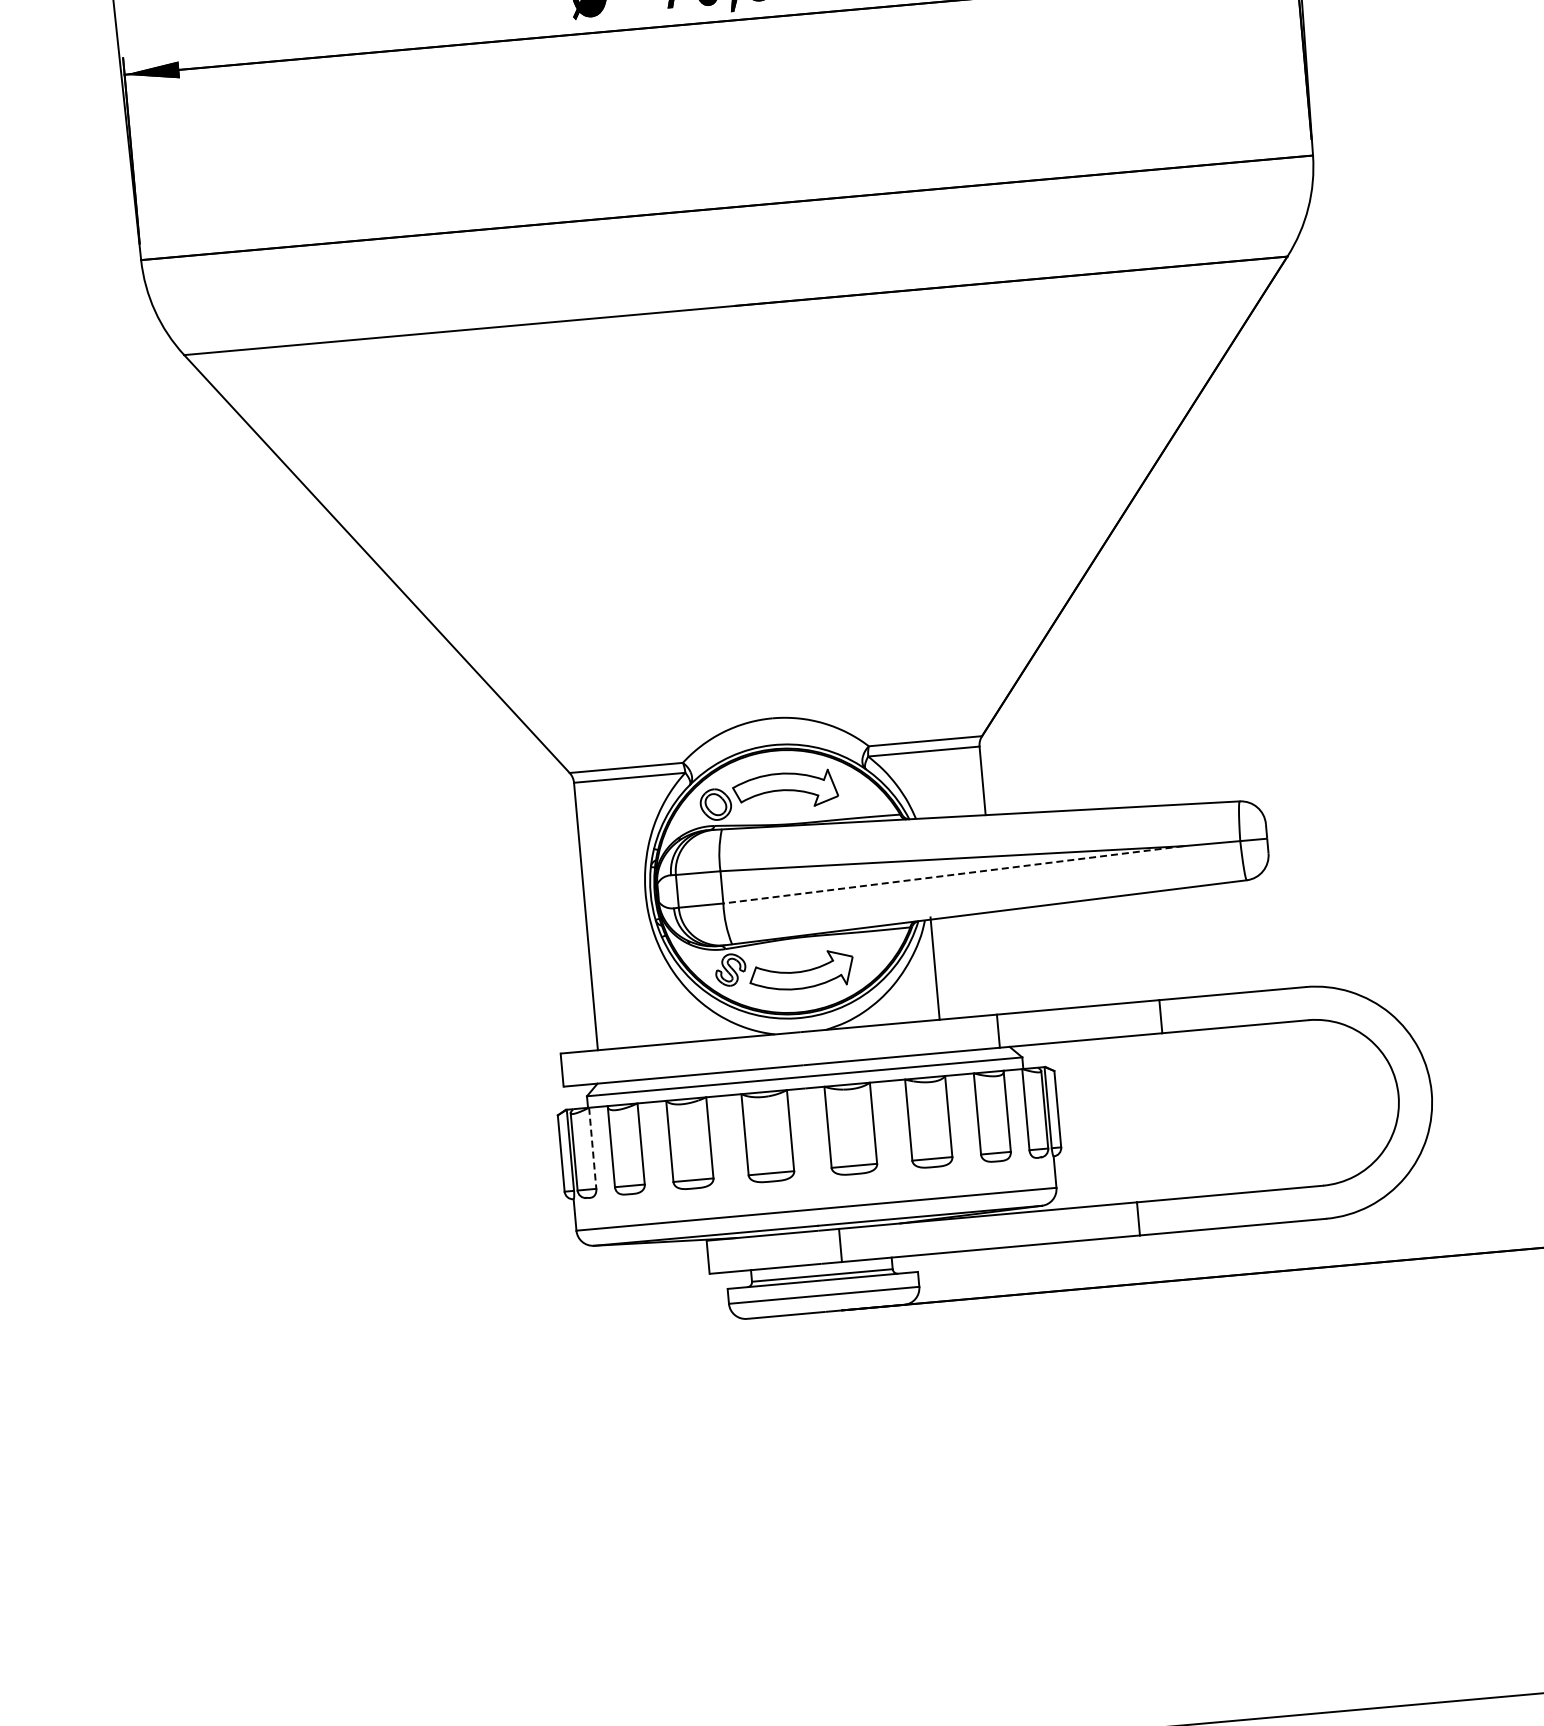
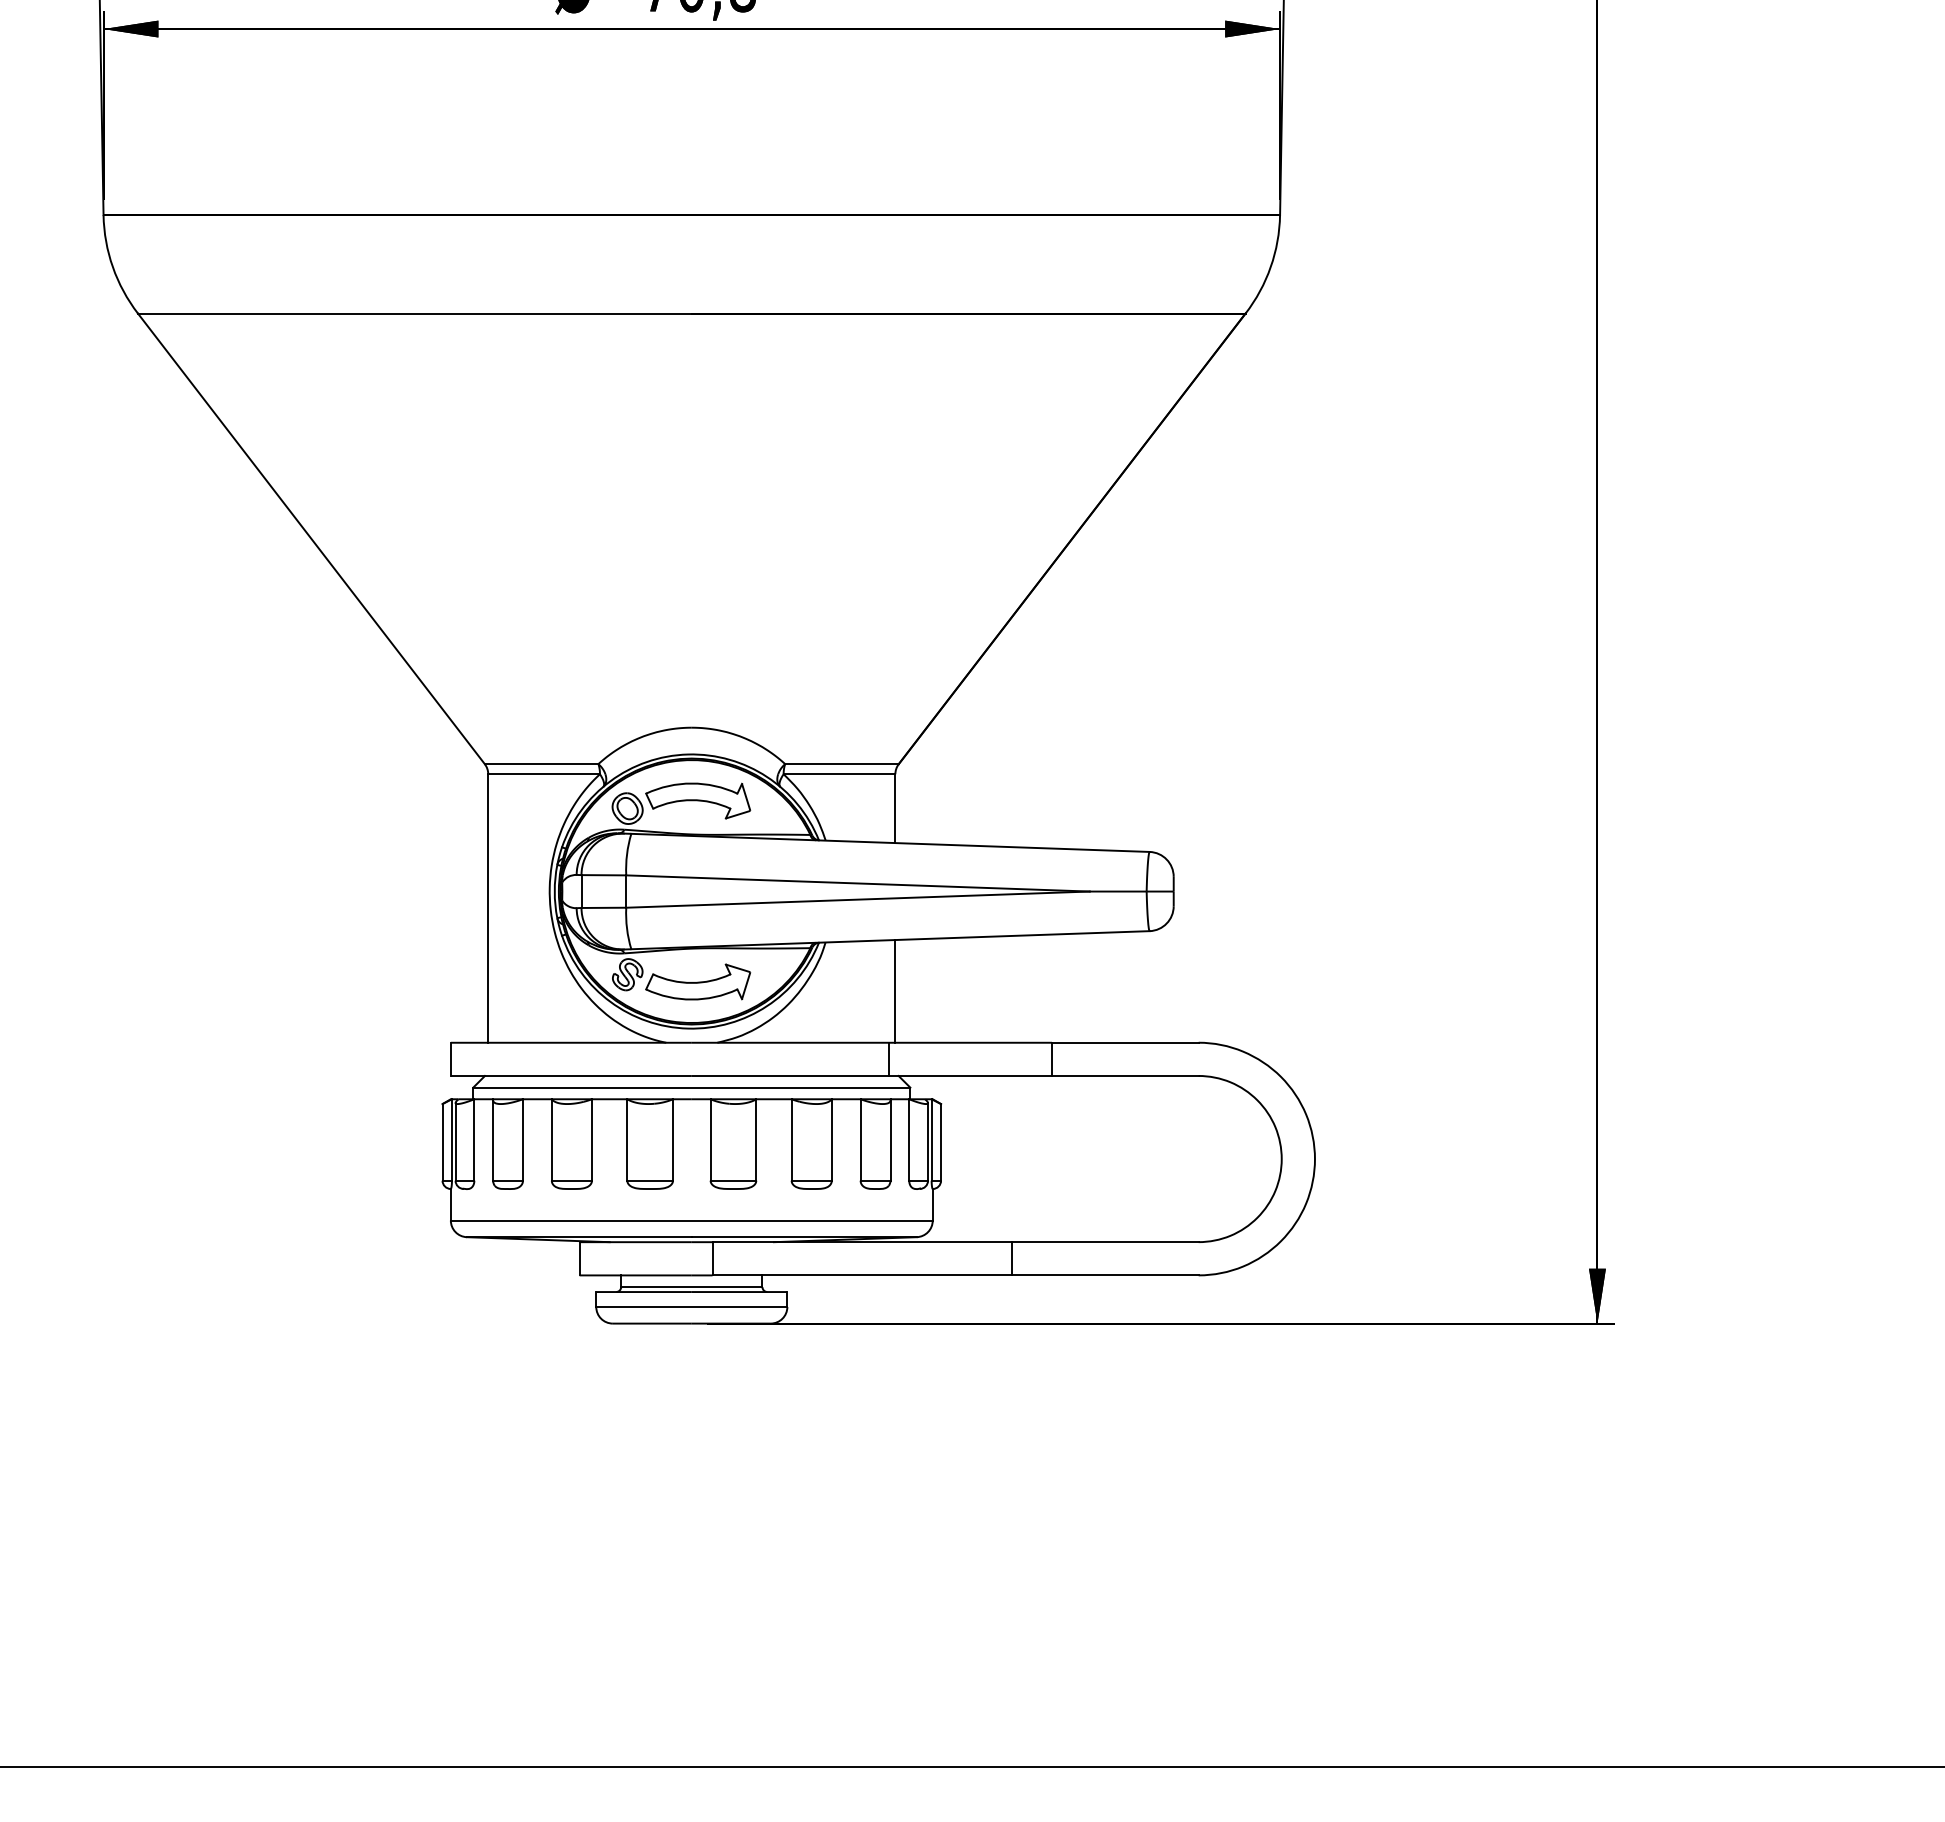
line: (952, 874) -> (857, 899), dashed -> solid
line: (935, 968) -> (895, 991), moved
line: (592, 1147) -> (474, 1139), dashed -> solid

